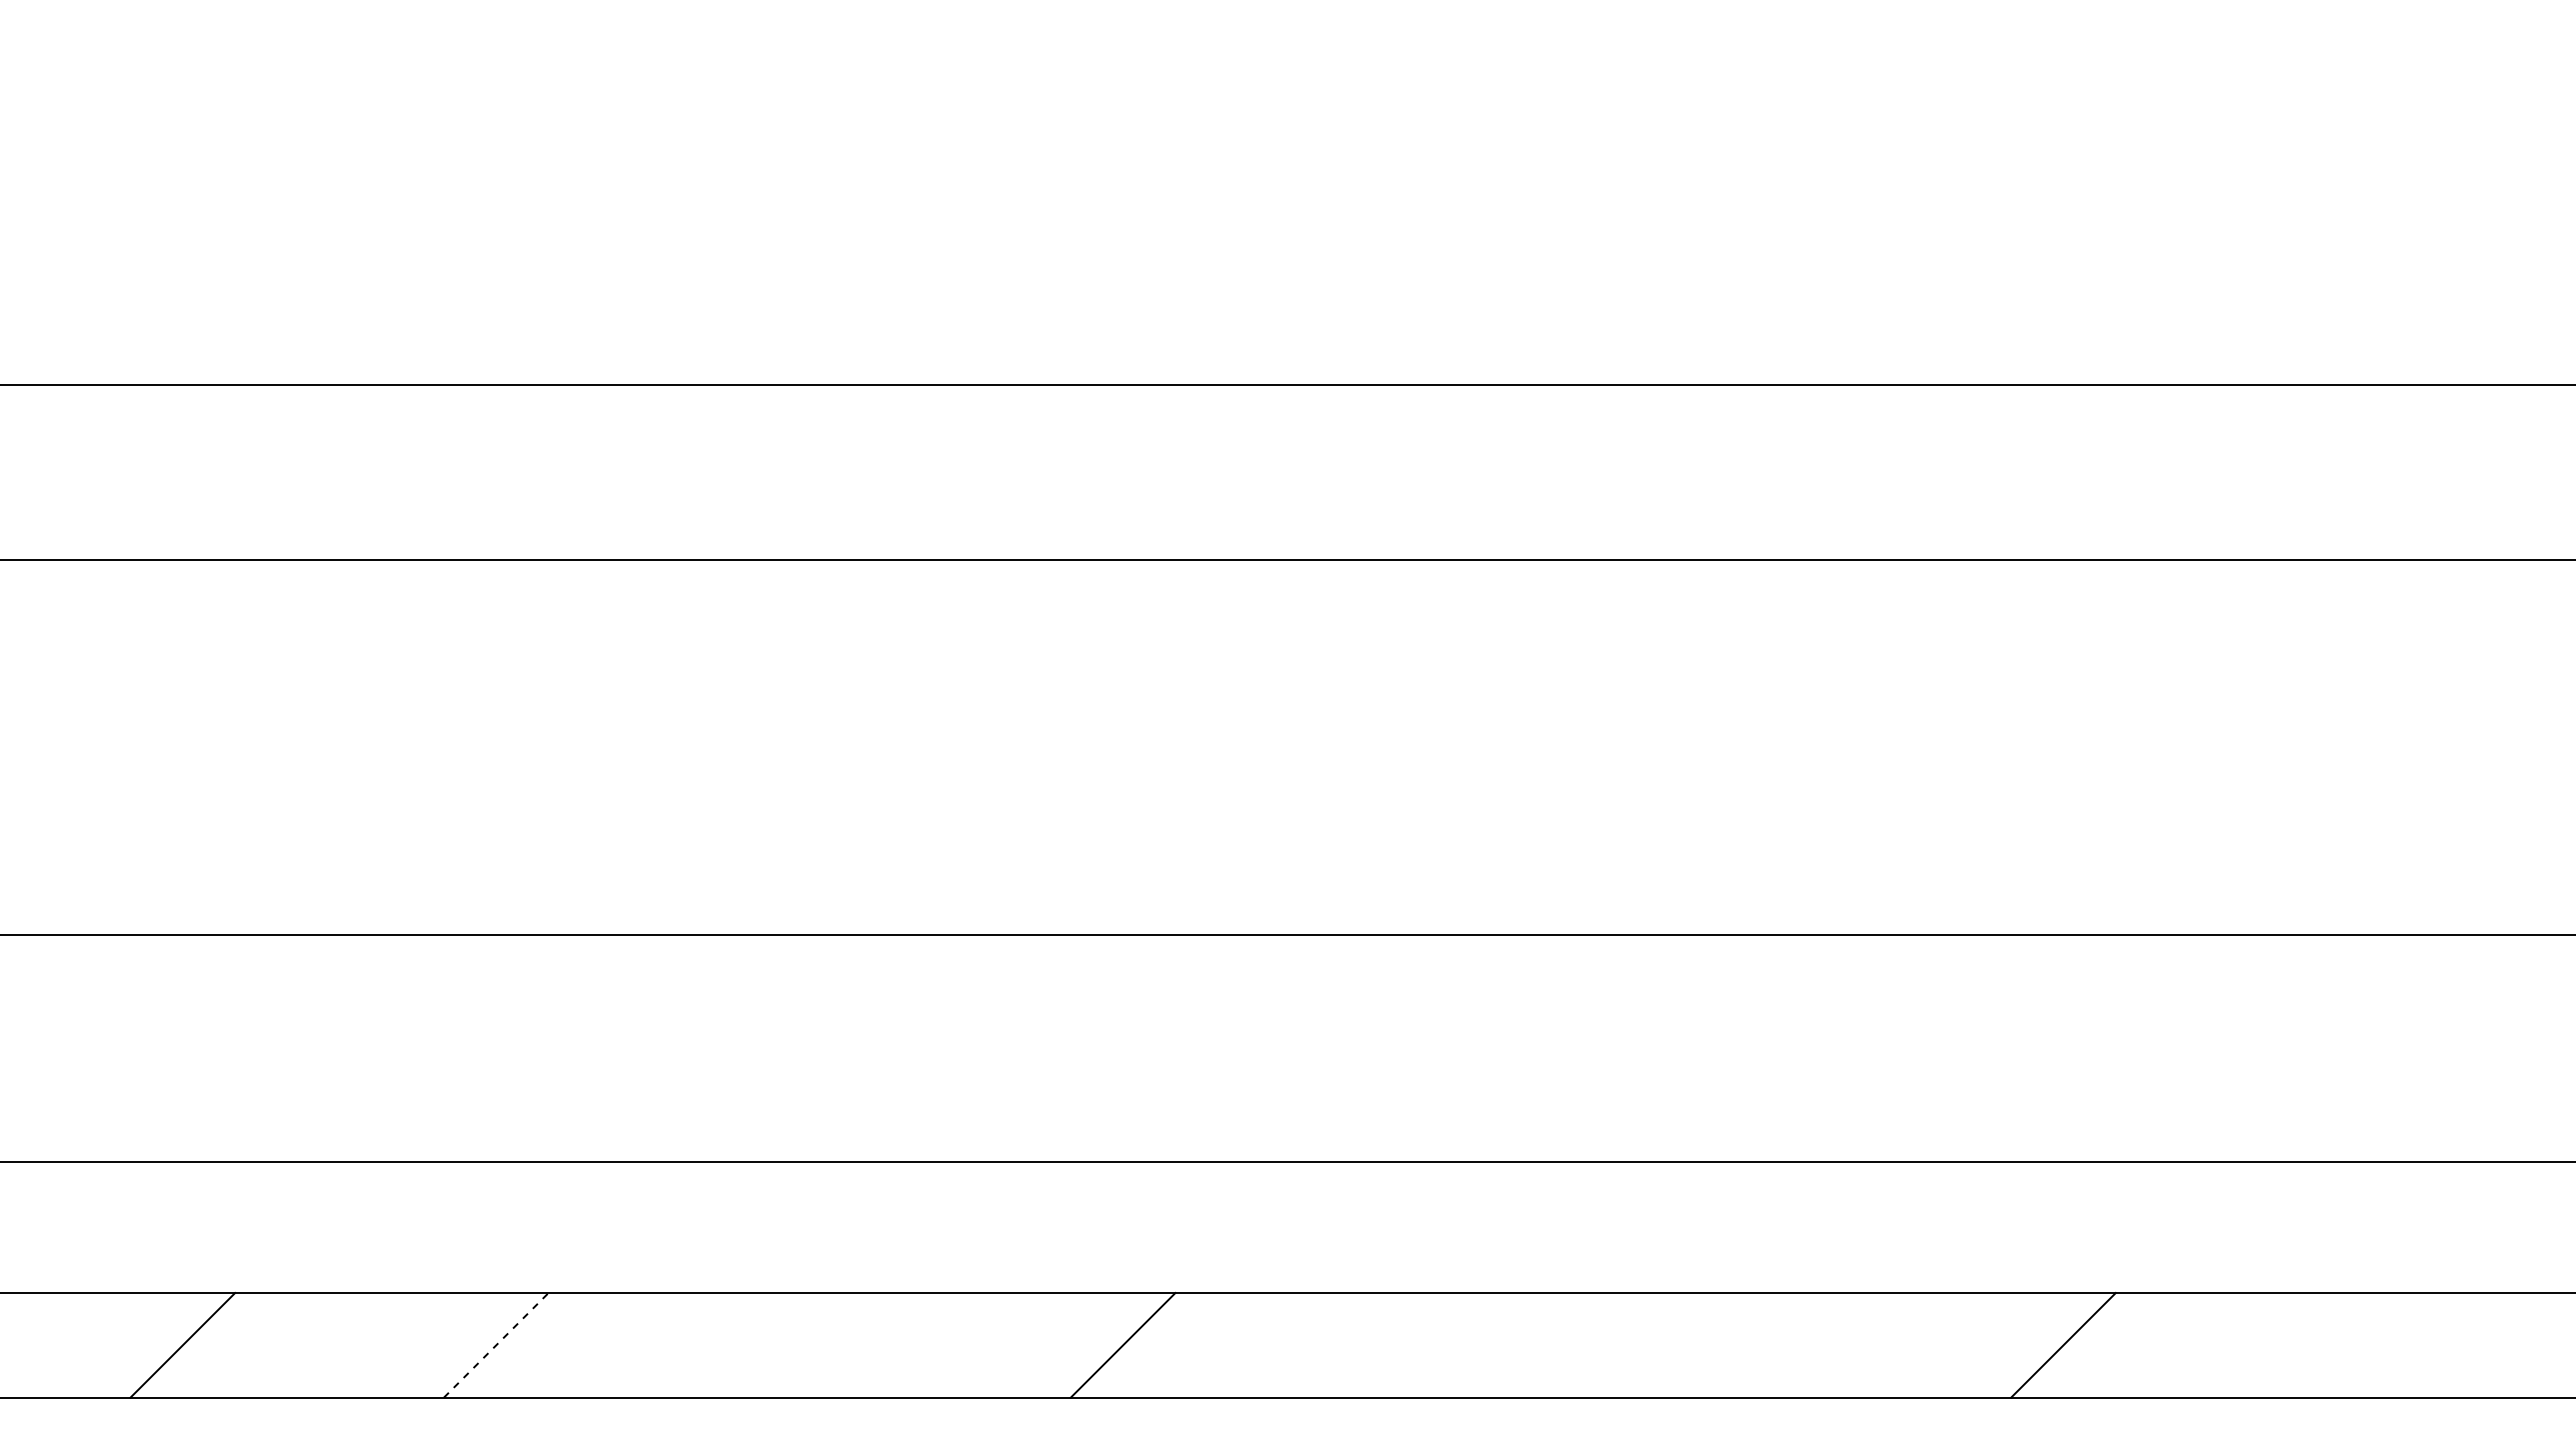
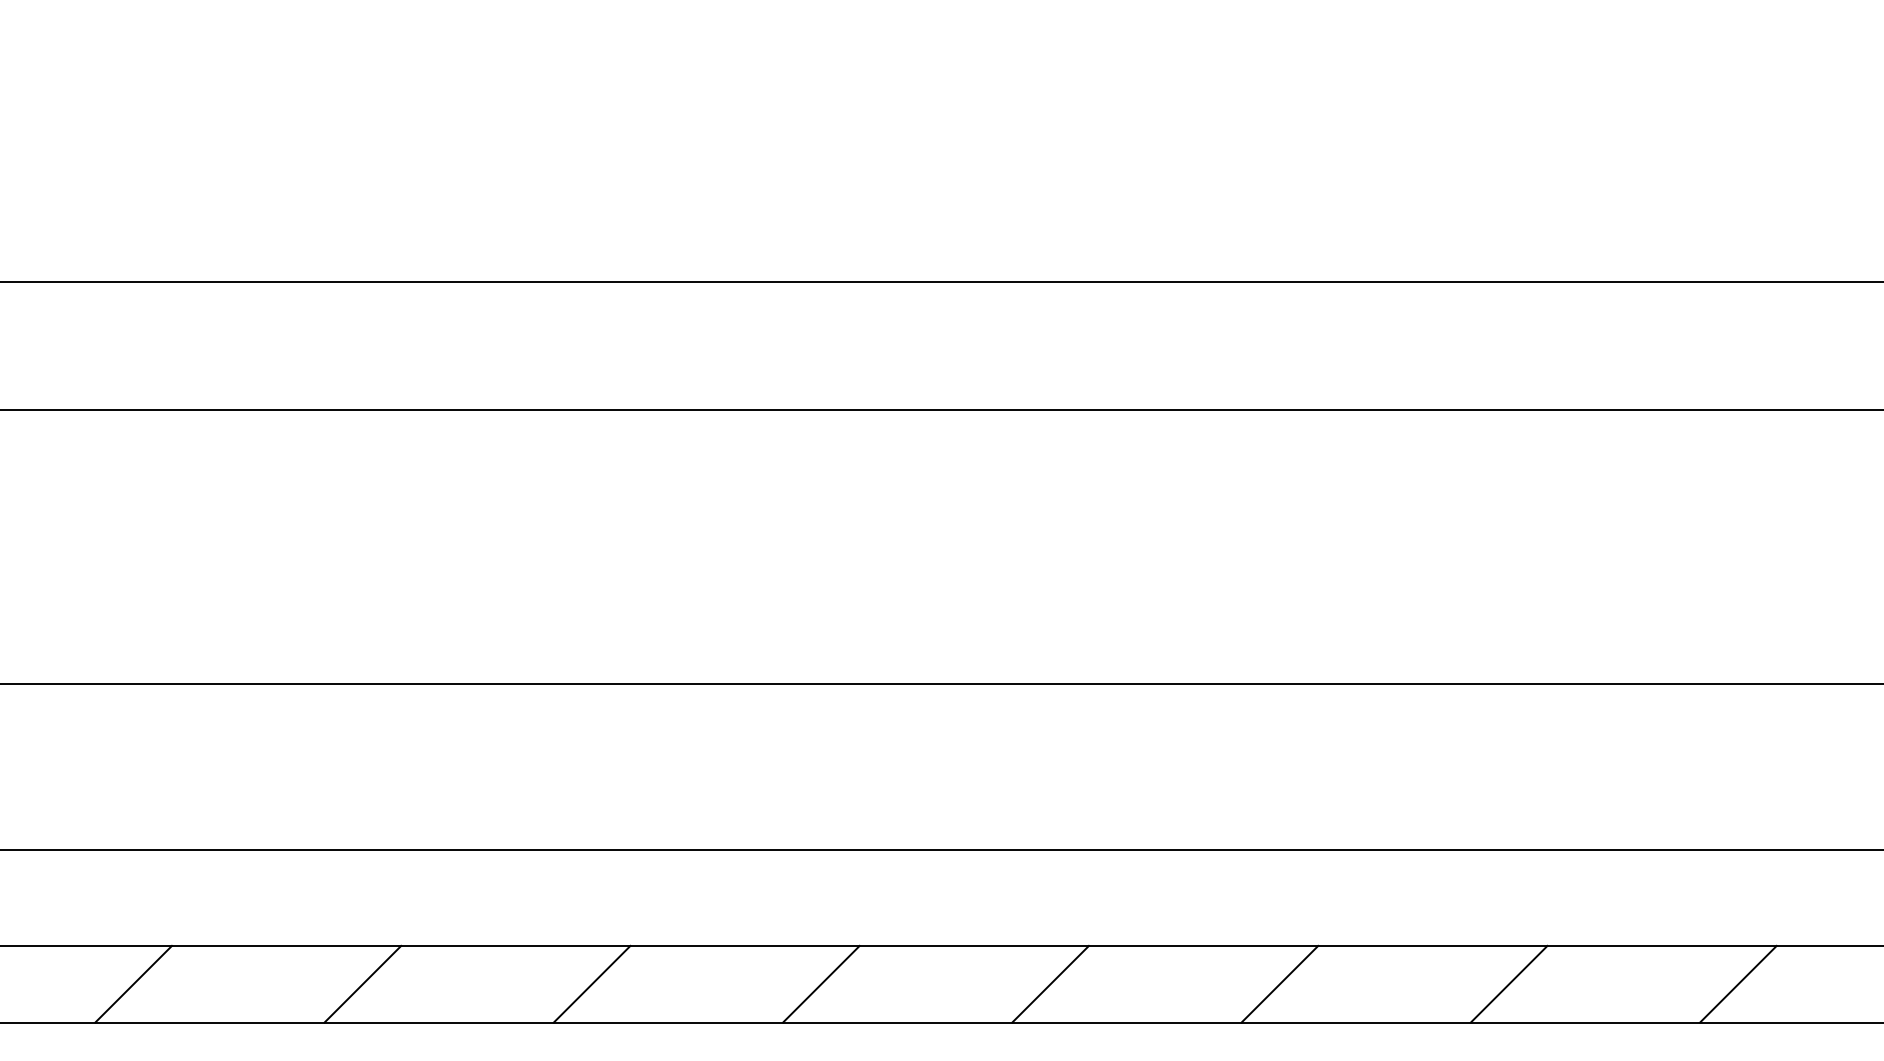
line: (496, 1345) -> (363, 984), dashed -> solid
line: (809, 1345) -> (592, 984), added
line: (1436, 1345) -> (1050, 984), added
line: (1749, 1345) -> (1279, 984), added
line: (2376, 1345) -> (1738, 984), added

